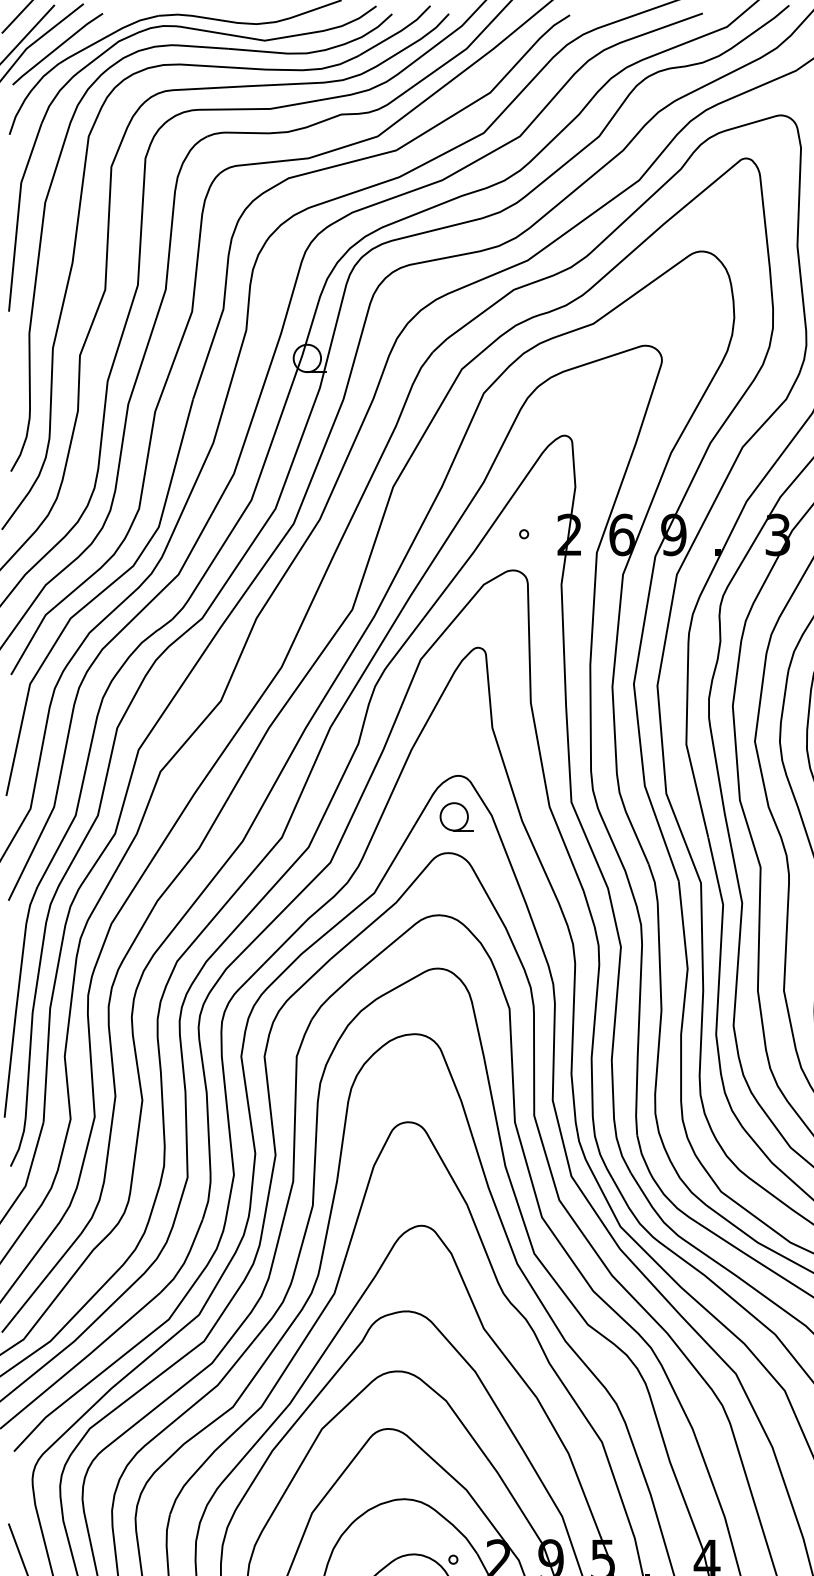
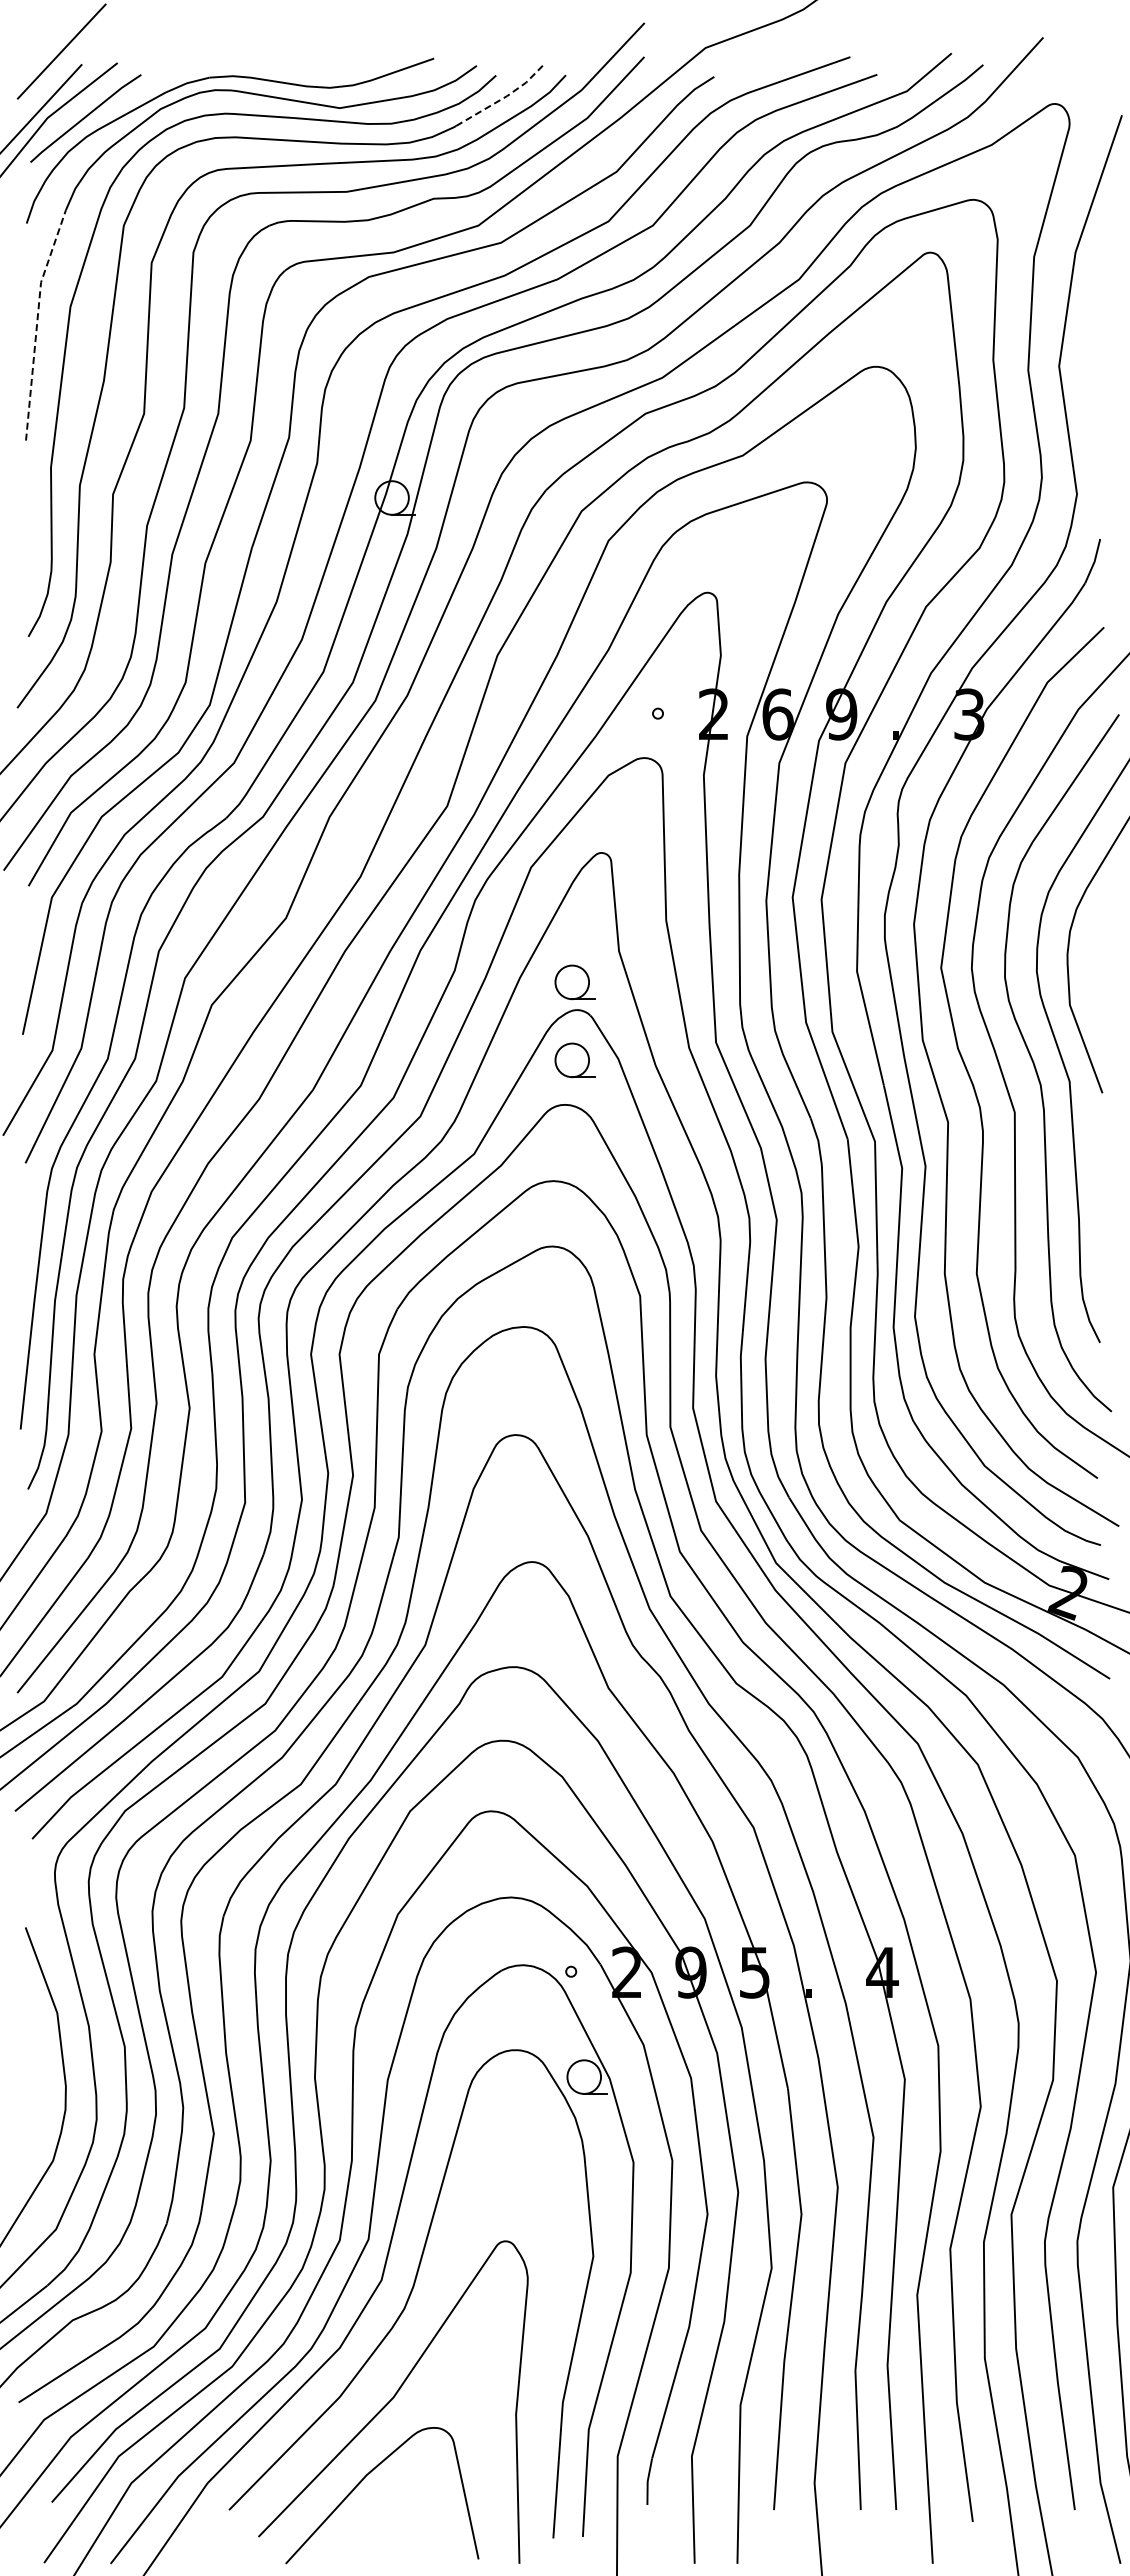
line: (398, 32) -> (503, 98), solid -> dashed
line: (18, 215) -> (37, 322), solid -> dashed
part: (456, 753) -> (574, 982), added

